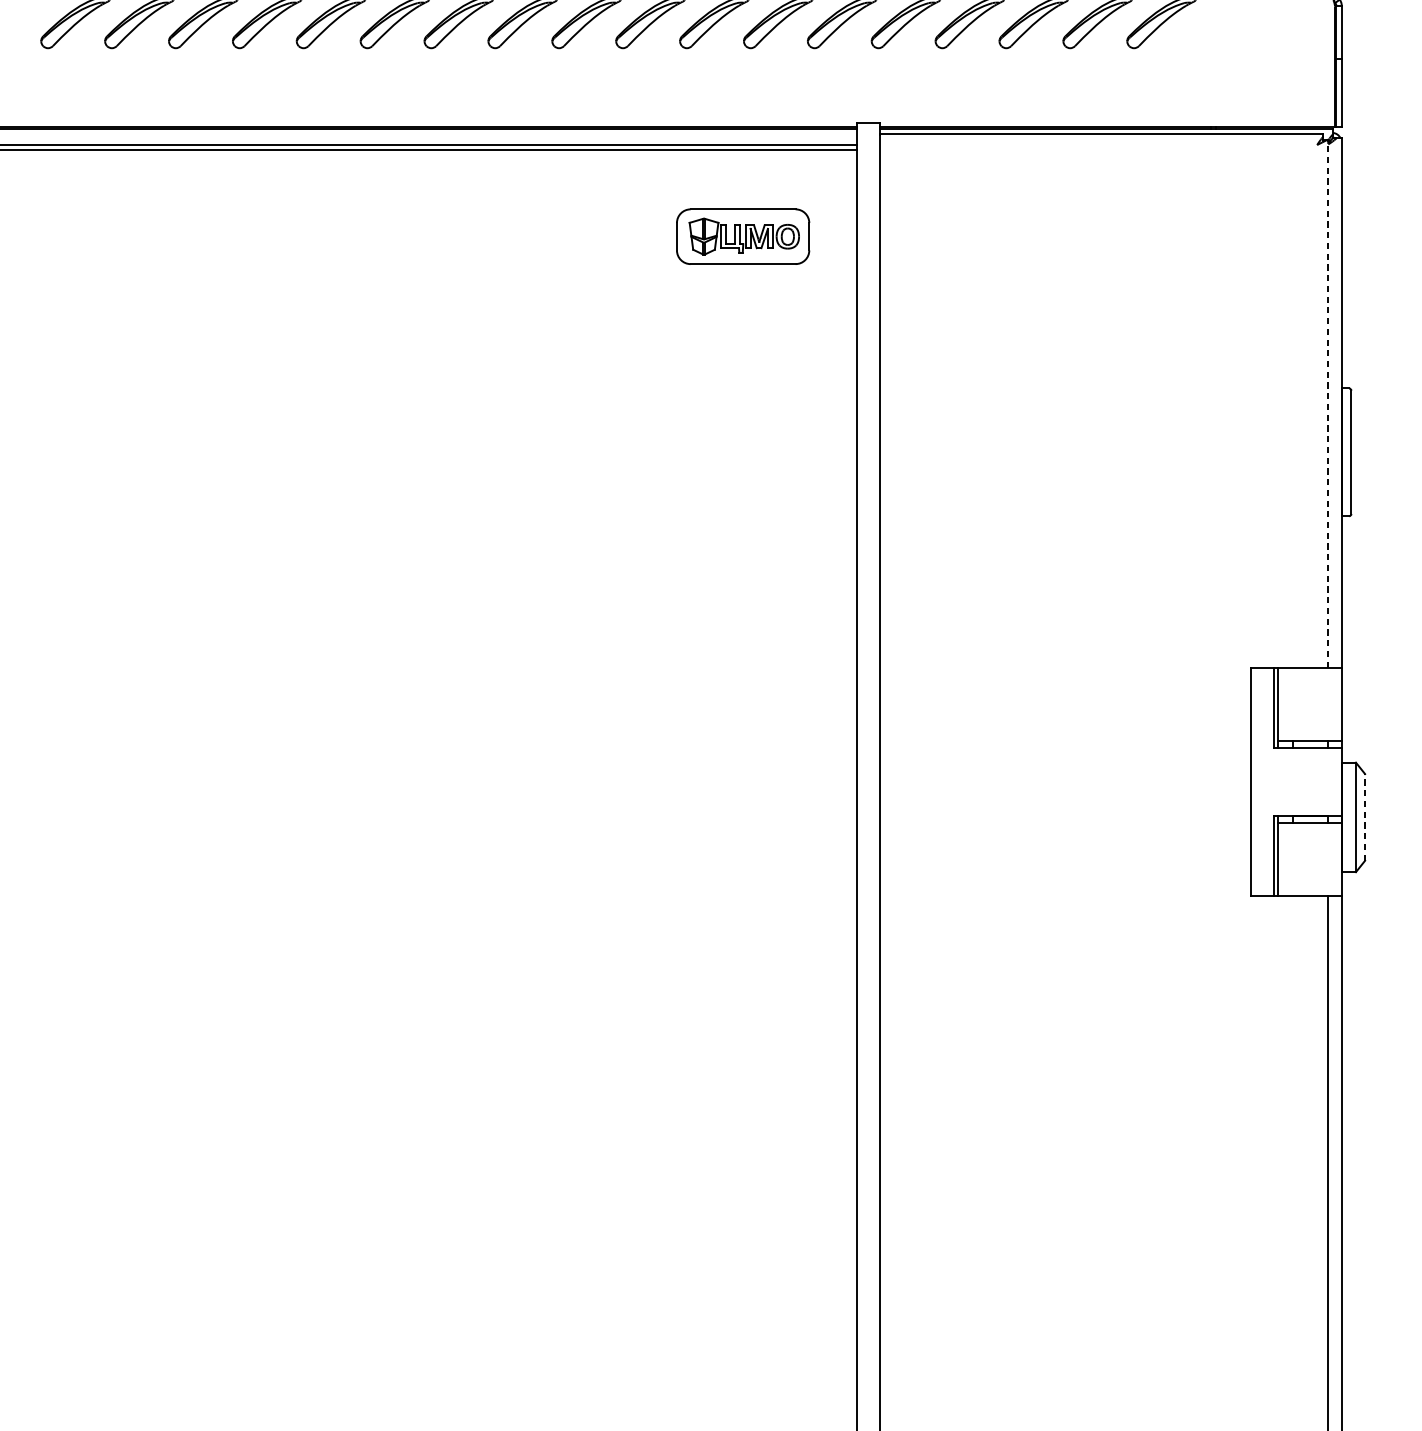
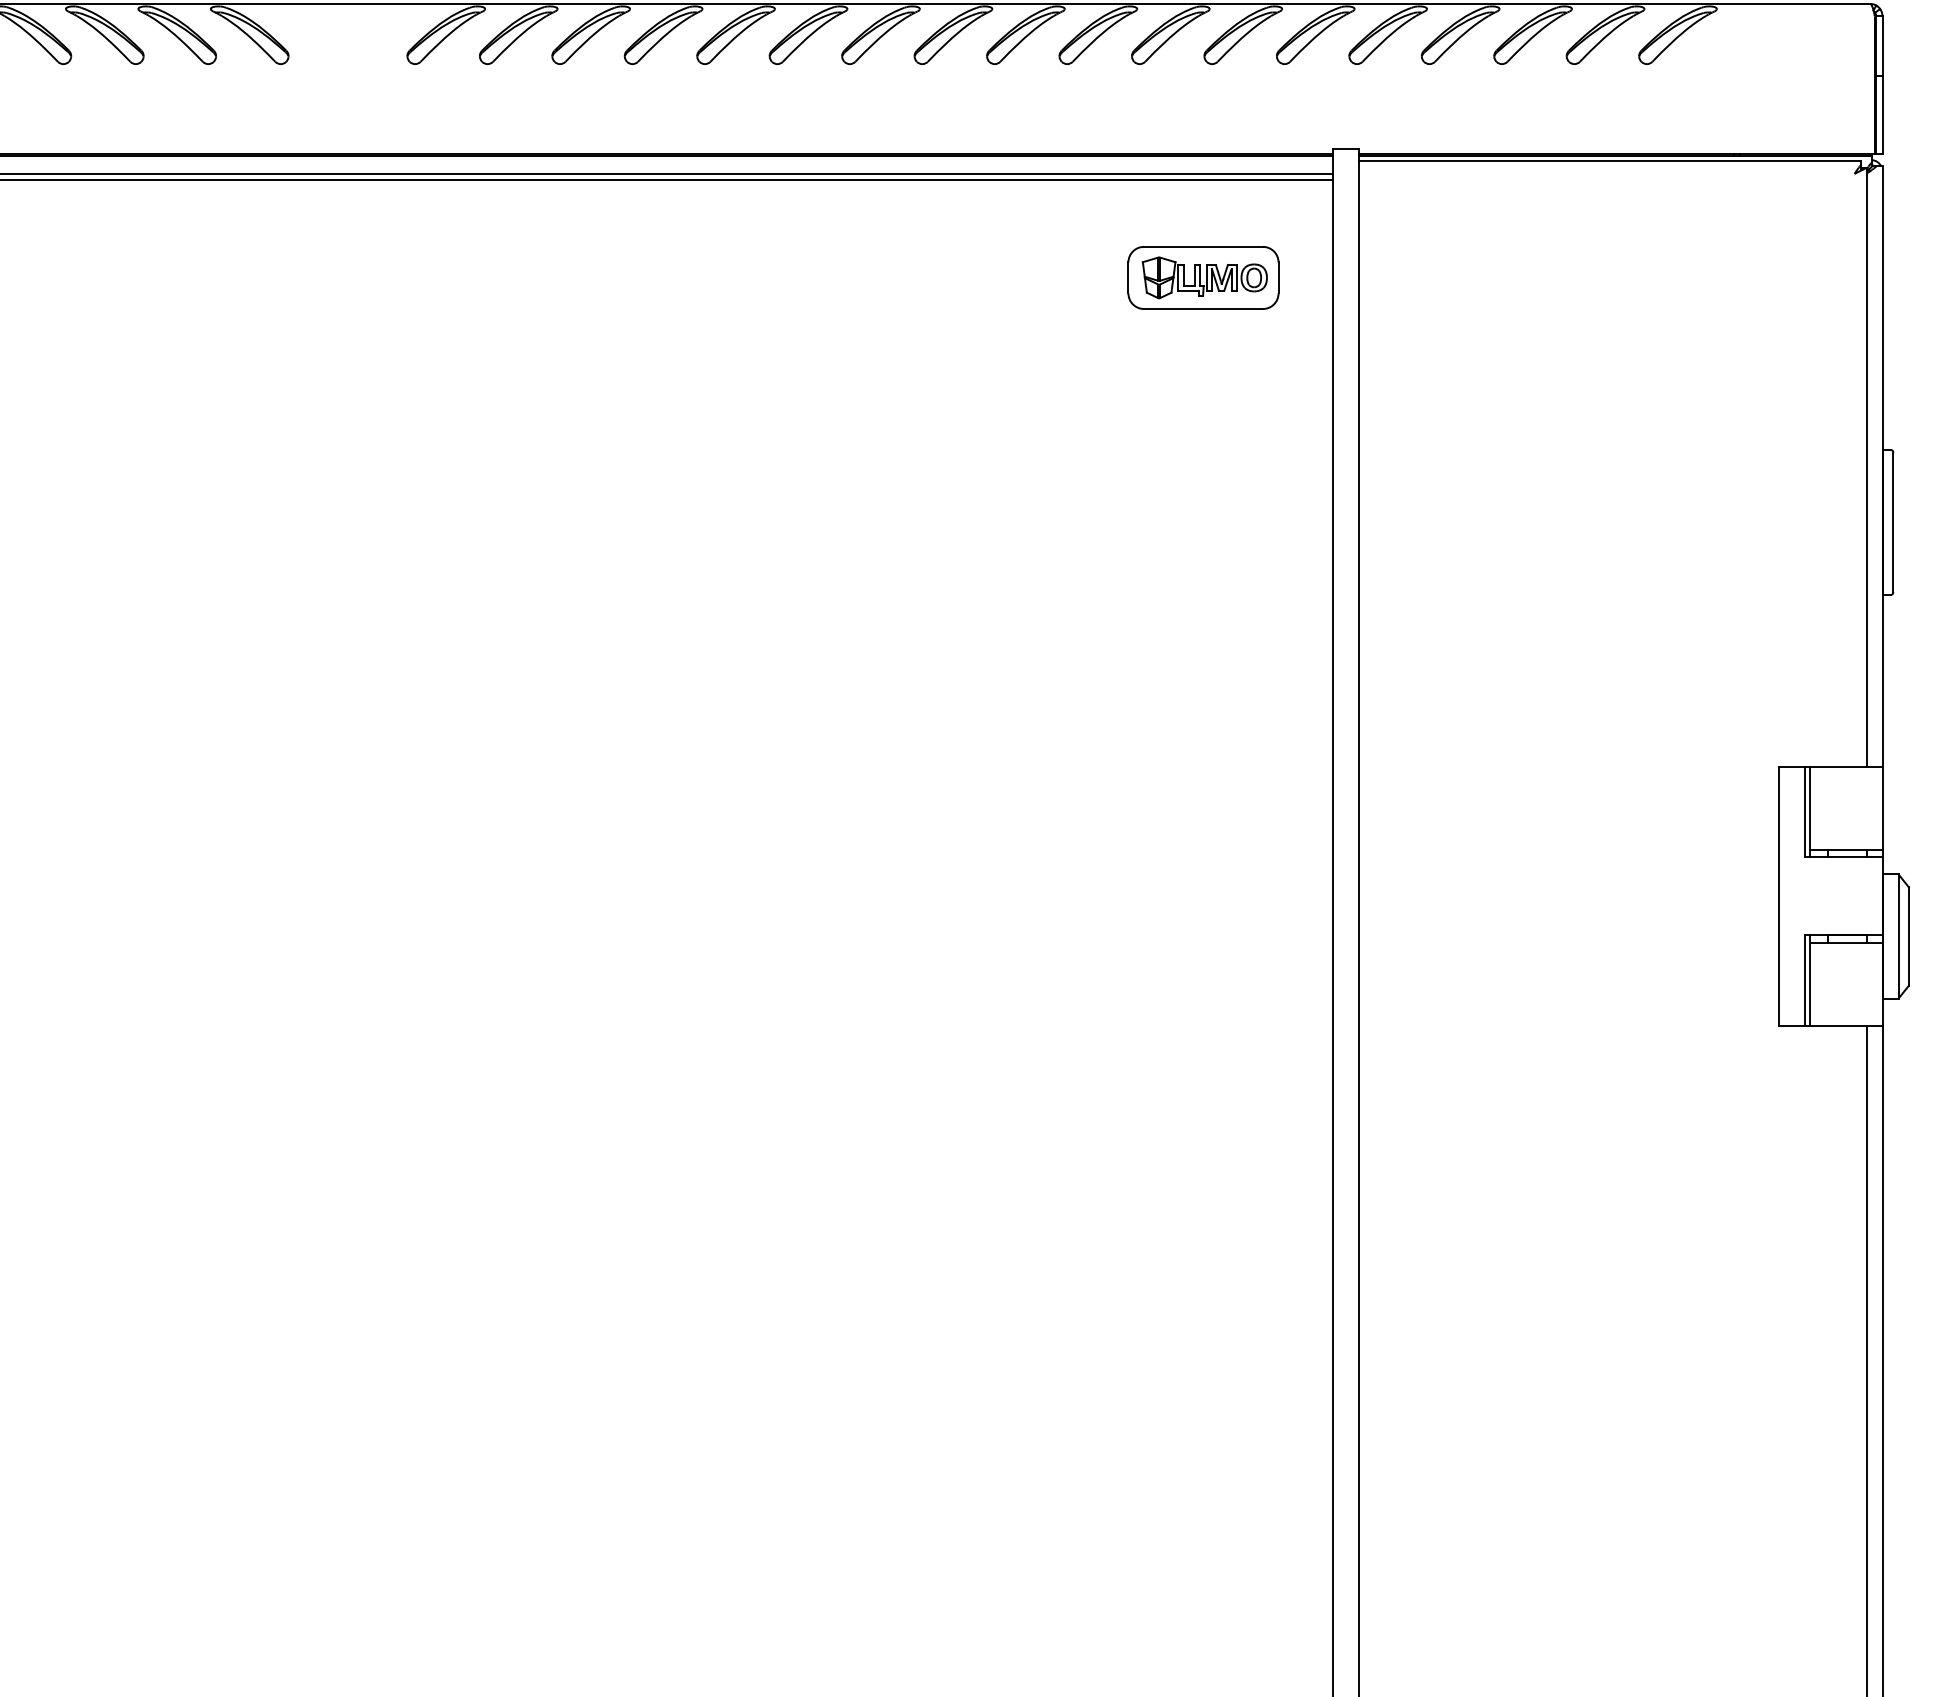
line: (1327, 403) -> (1866, 467), dashed -> solid
line: (1364, 817) -> (1908, 936), dashed -> solid

